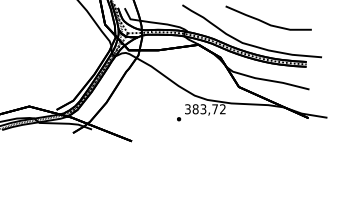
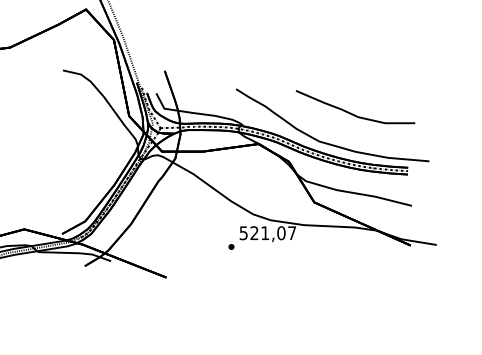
text: (205, 109) -> (268, 233), 383,72 -> 521,07

